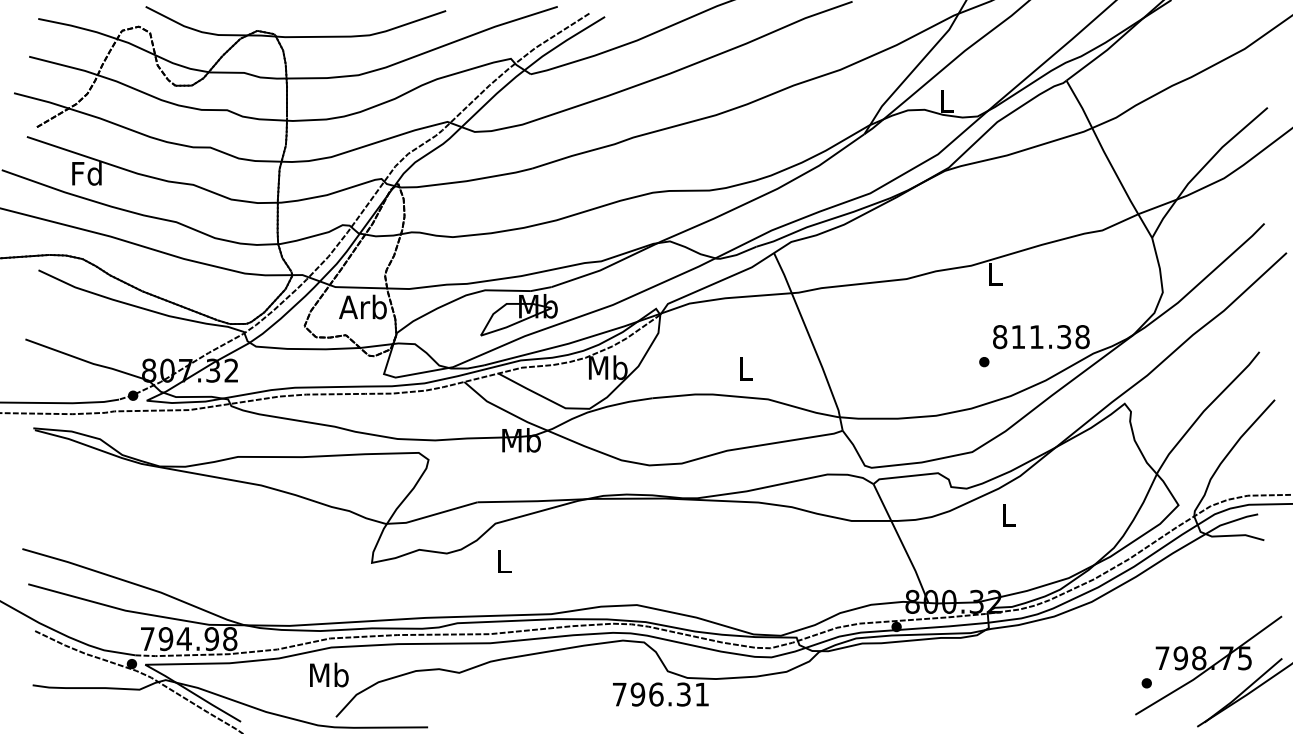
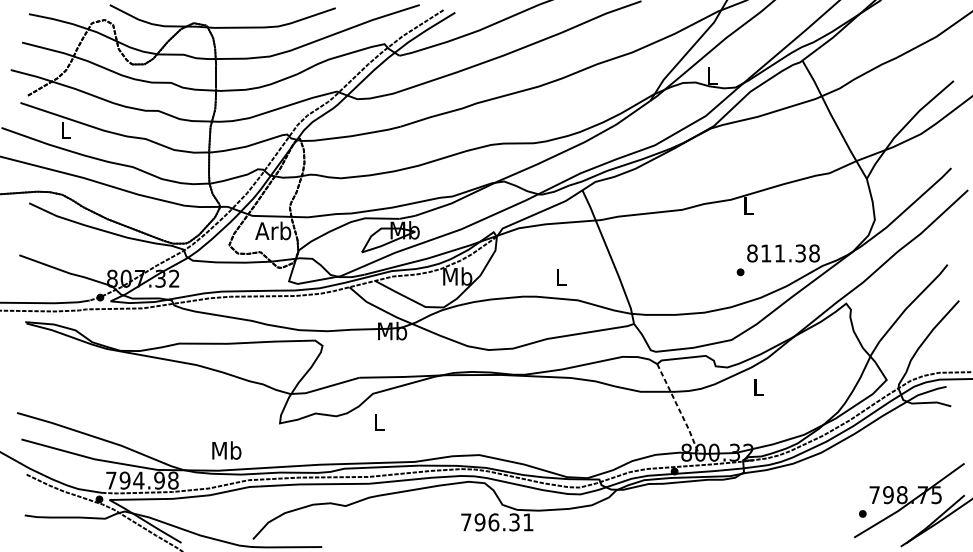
text: (86, 173) -> (65, 130), Fd -> L
line: (902, 544) -> (679, 409), solid -> dashed
text: (329, 674) -> (226, 450), moved

